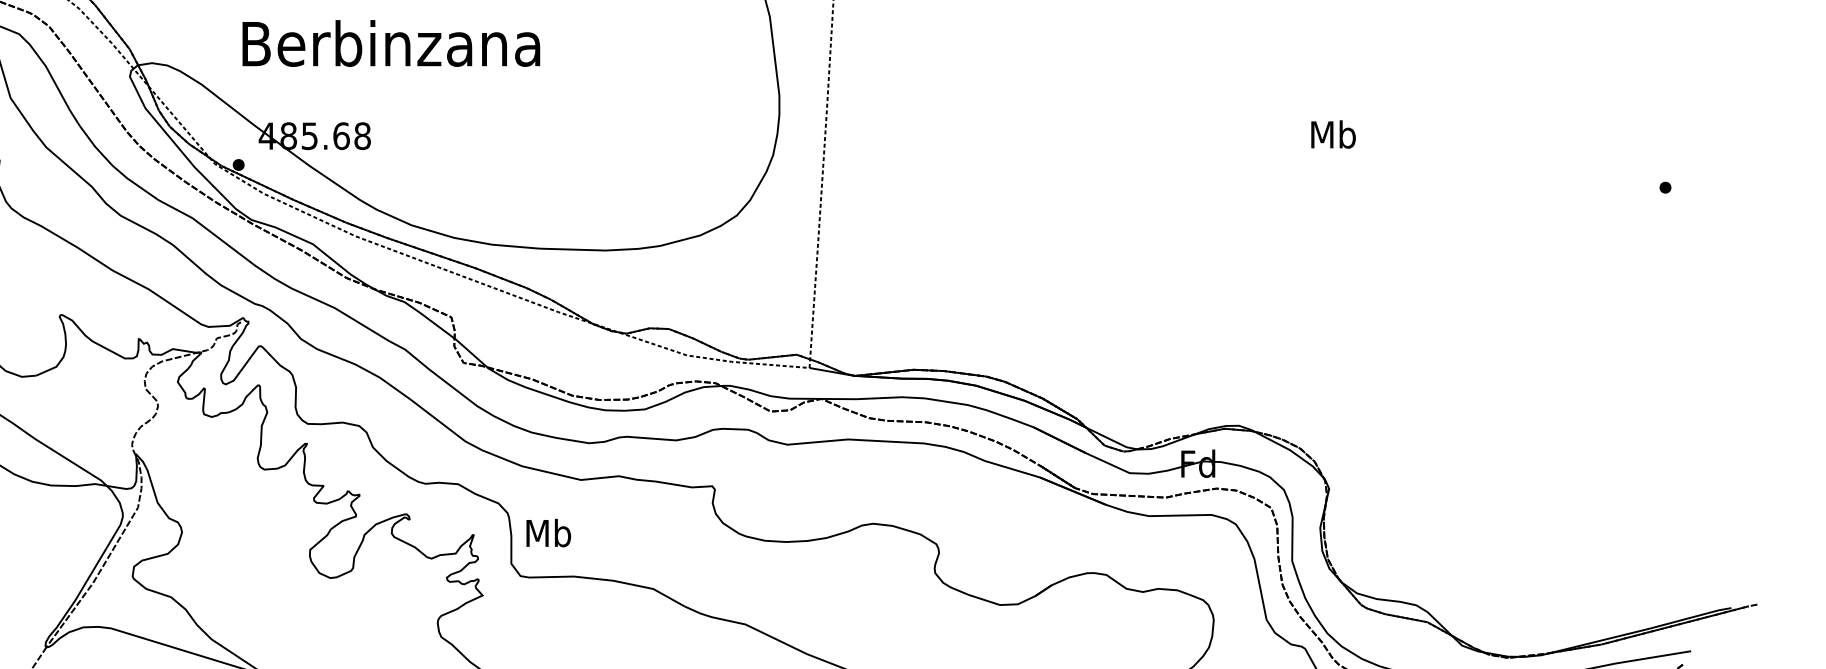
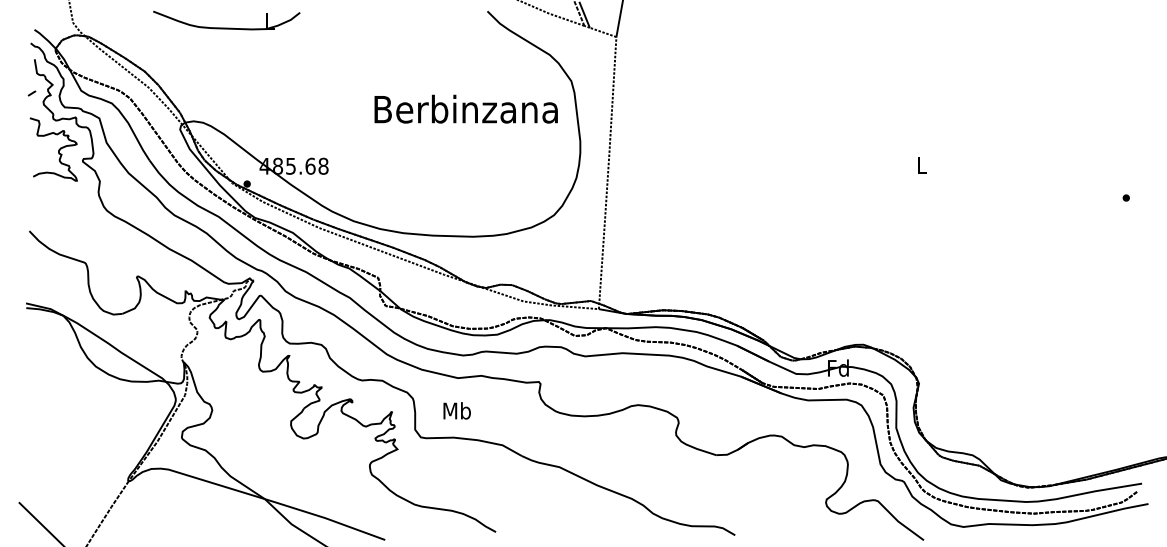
text: (390, 42) -> (465, 108), moved
text: (1333, 133) -> (921, 164), Mb -> L
text: (547, 532) -> (456, 410), moved

